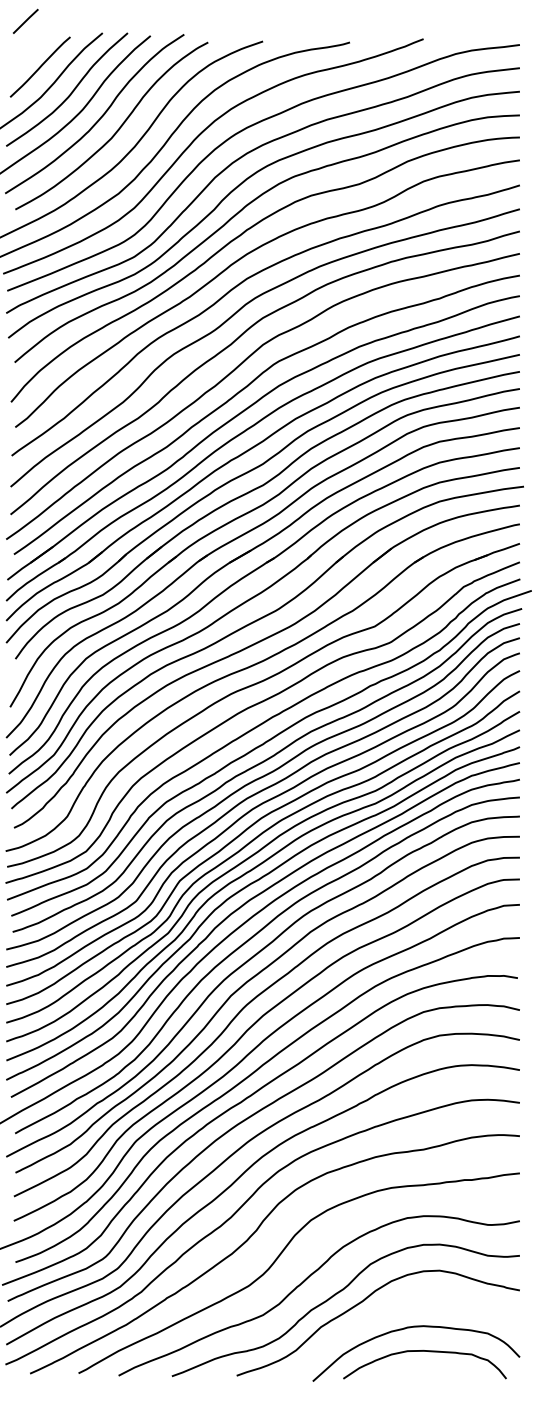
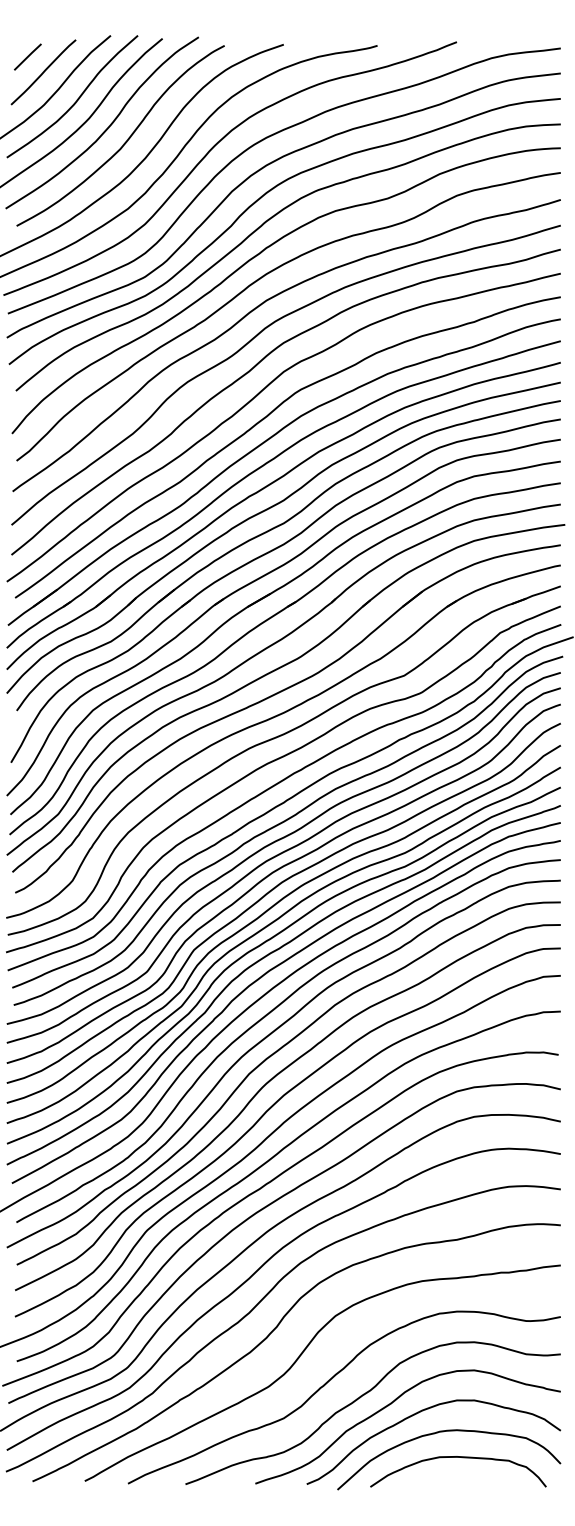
line: (25, 20) -> (27, 56), moved
curve: (392, 1308) -> (423, 1411), added

